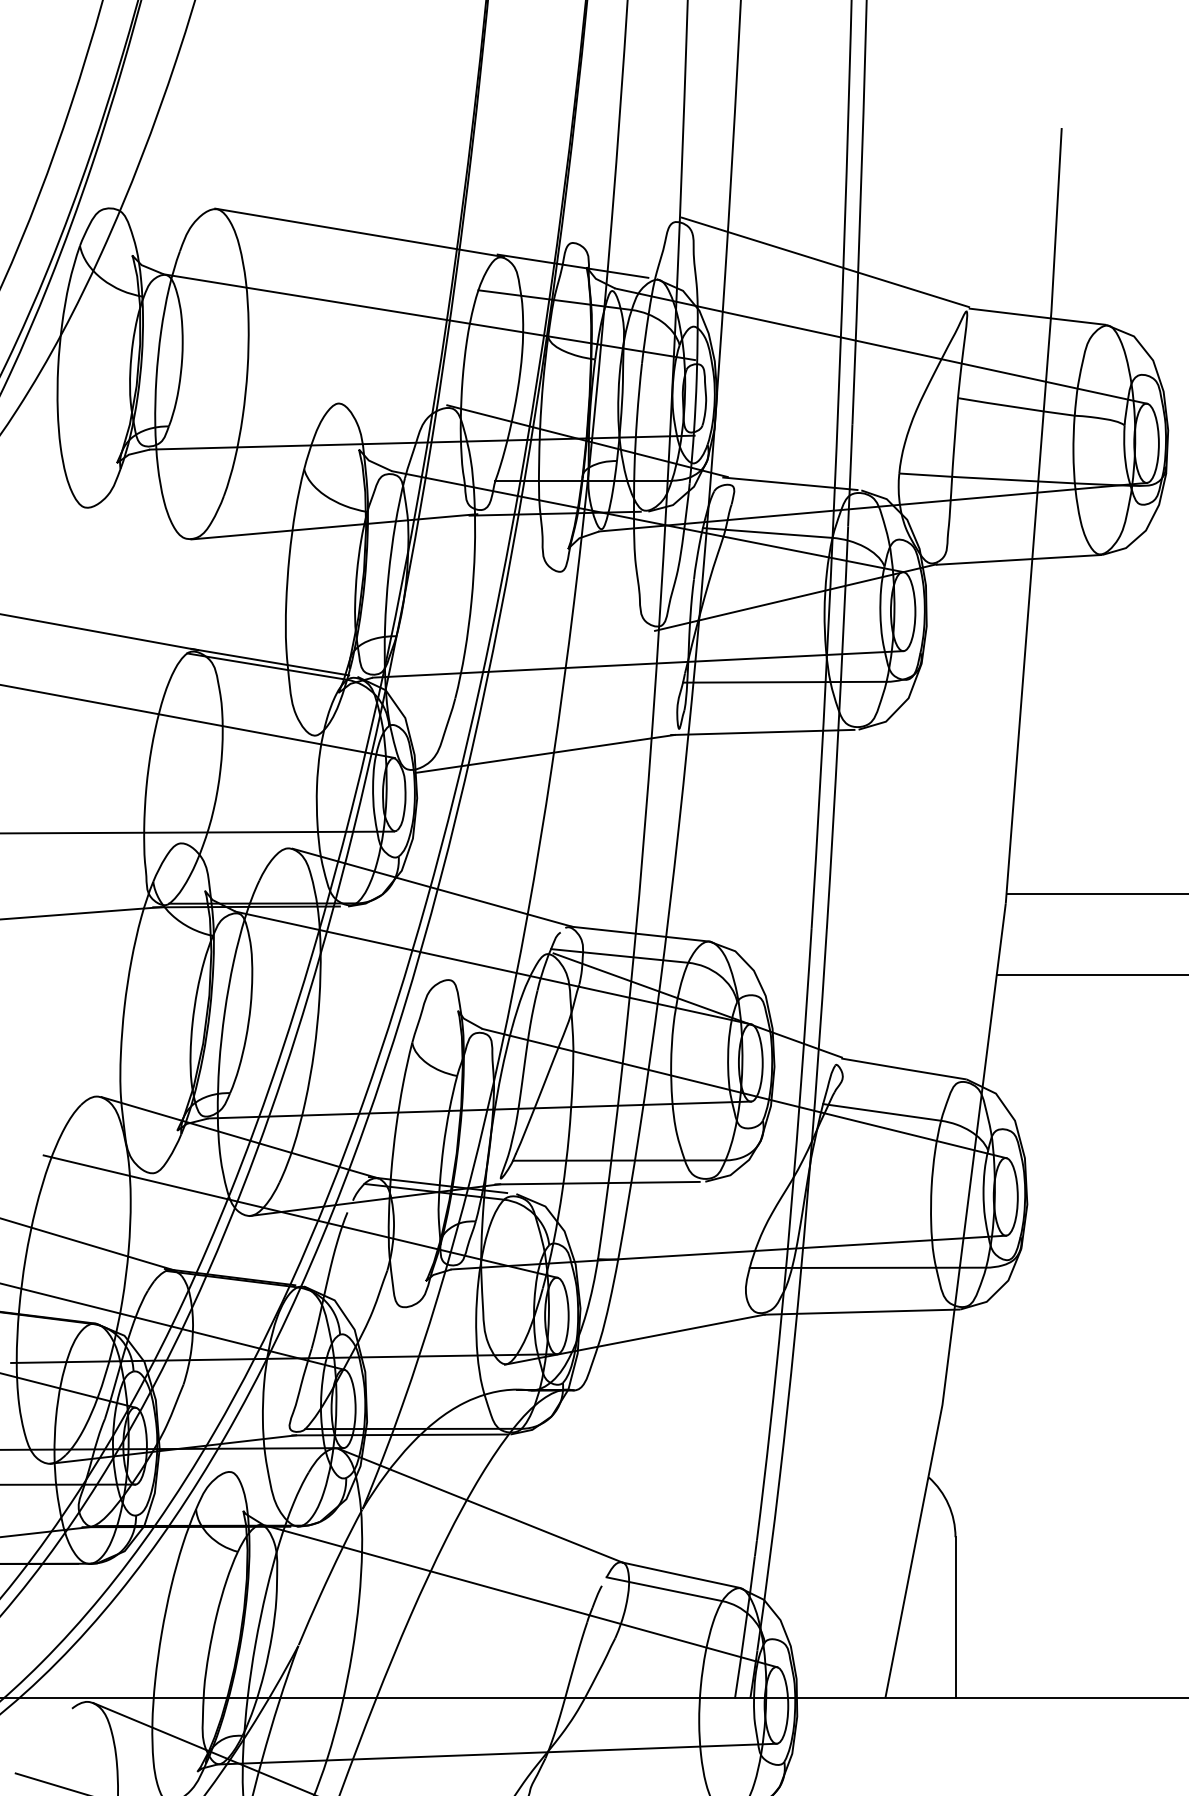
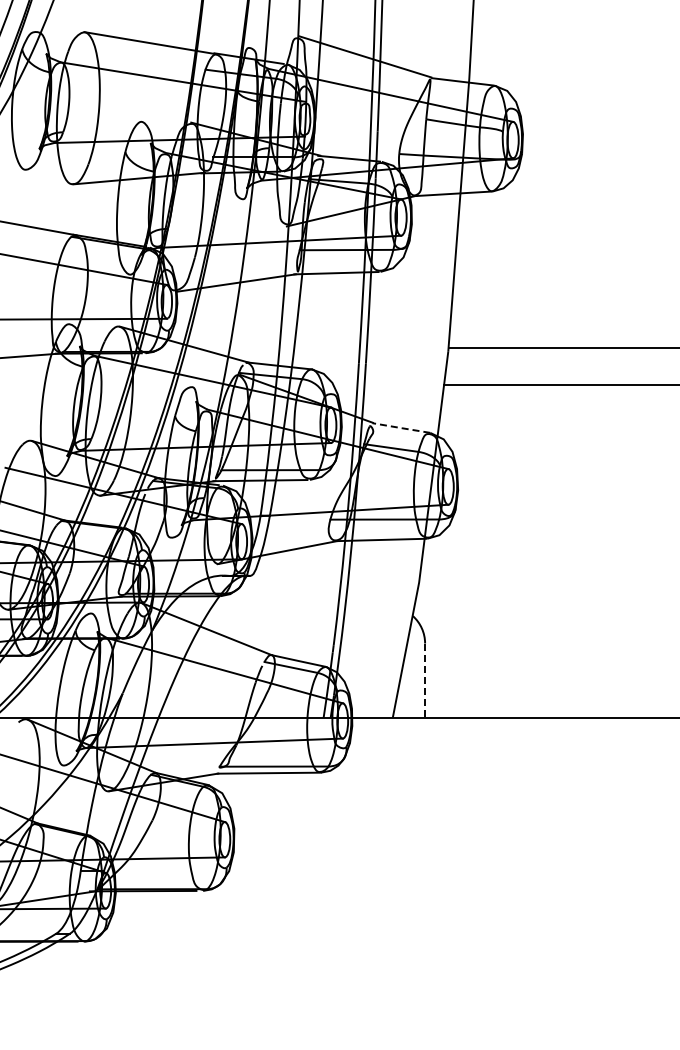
line: (906, 1069) -> (402, 428), solid -> dashed
line: (956, 1617) -> (425, 680), solid -> dashed

